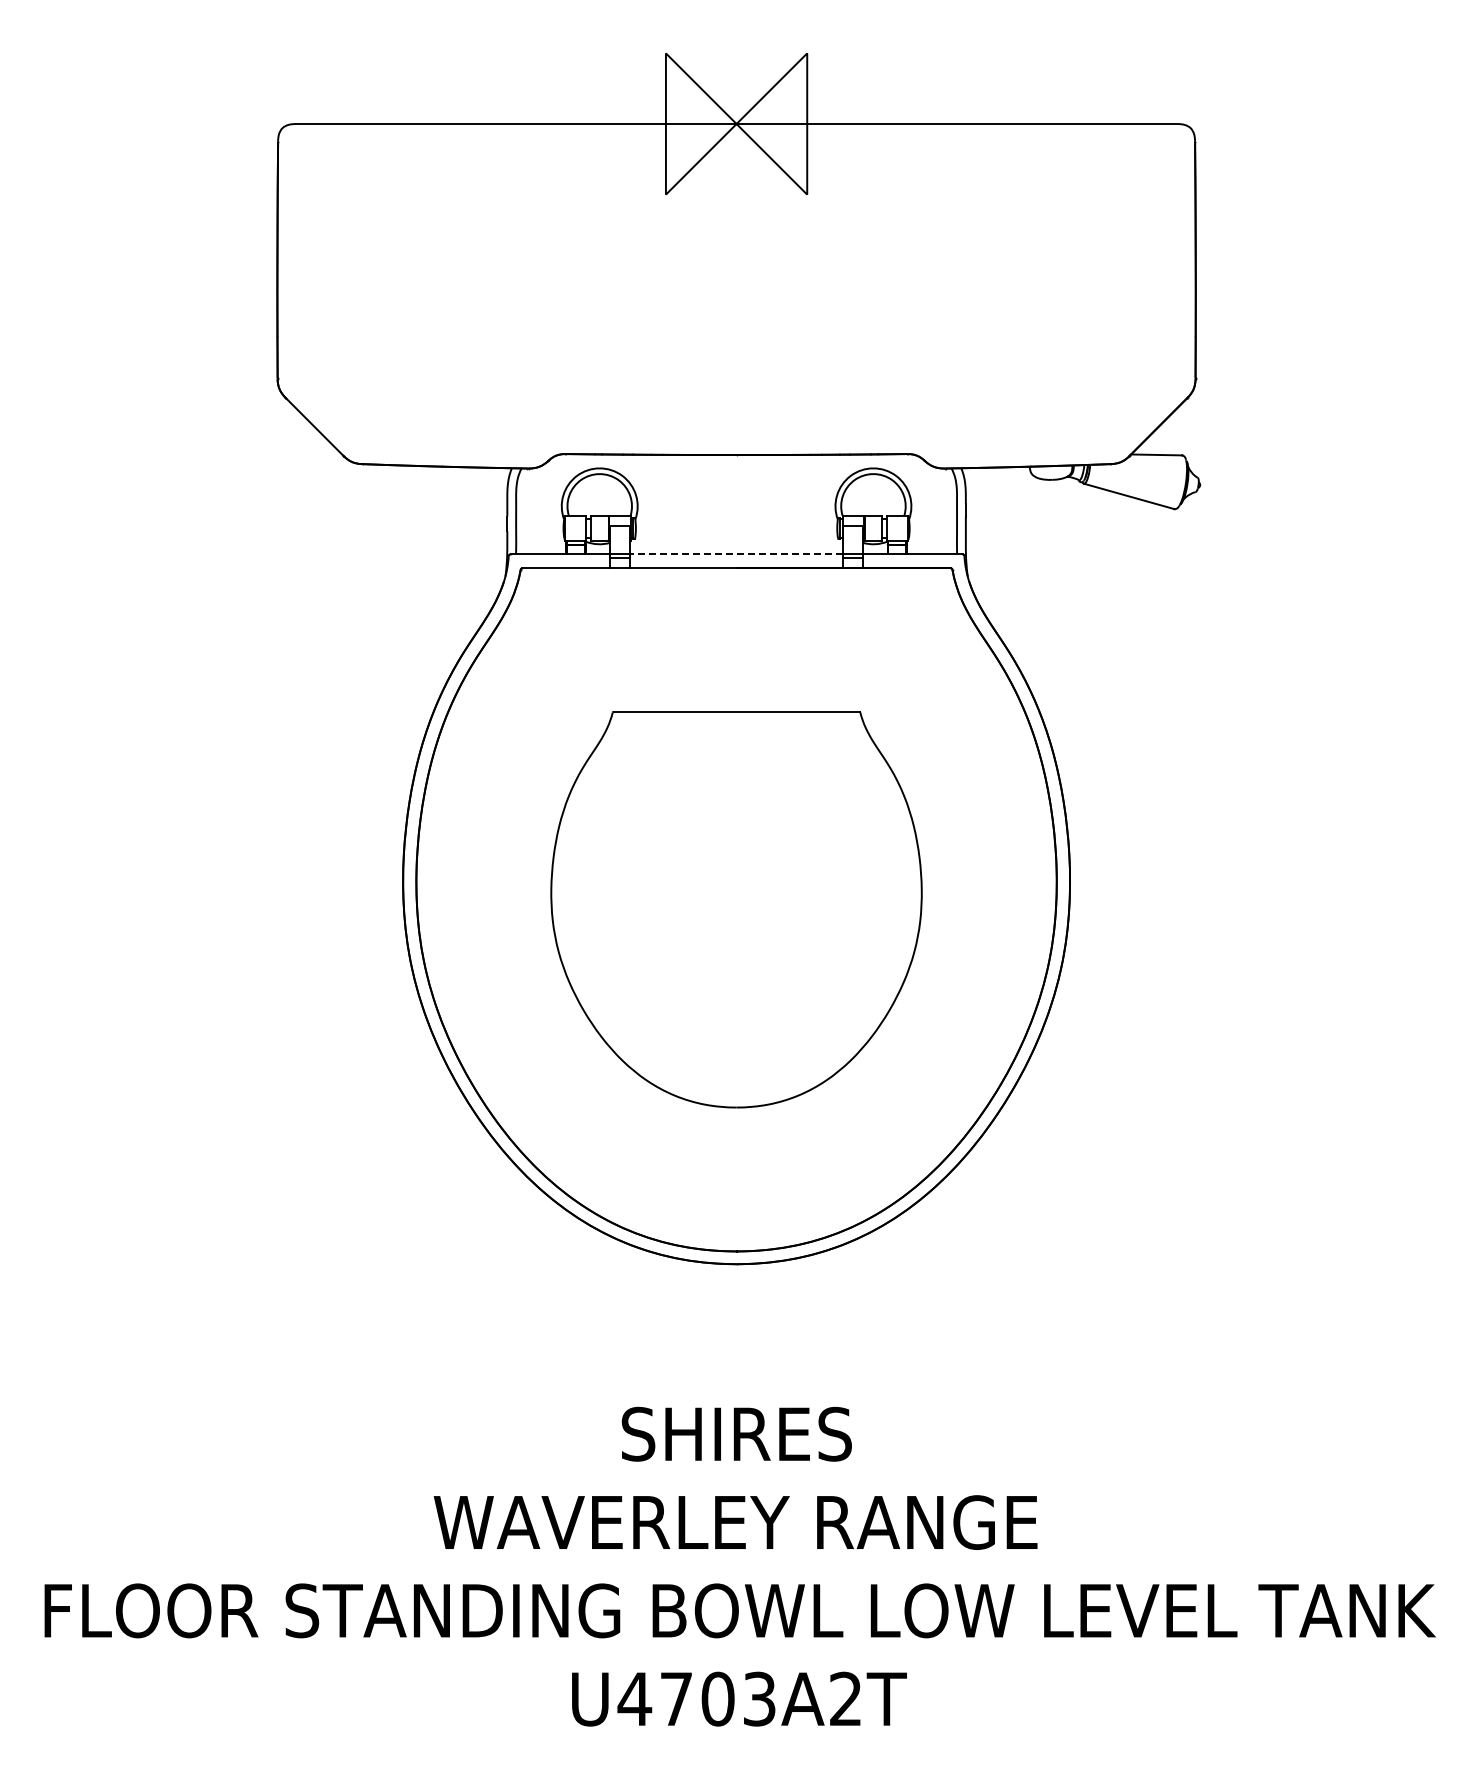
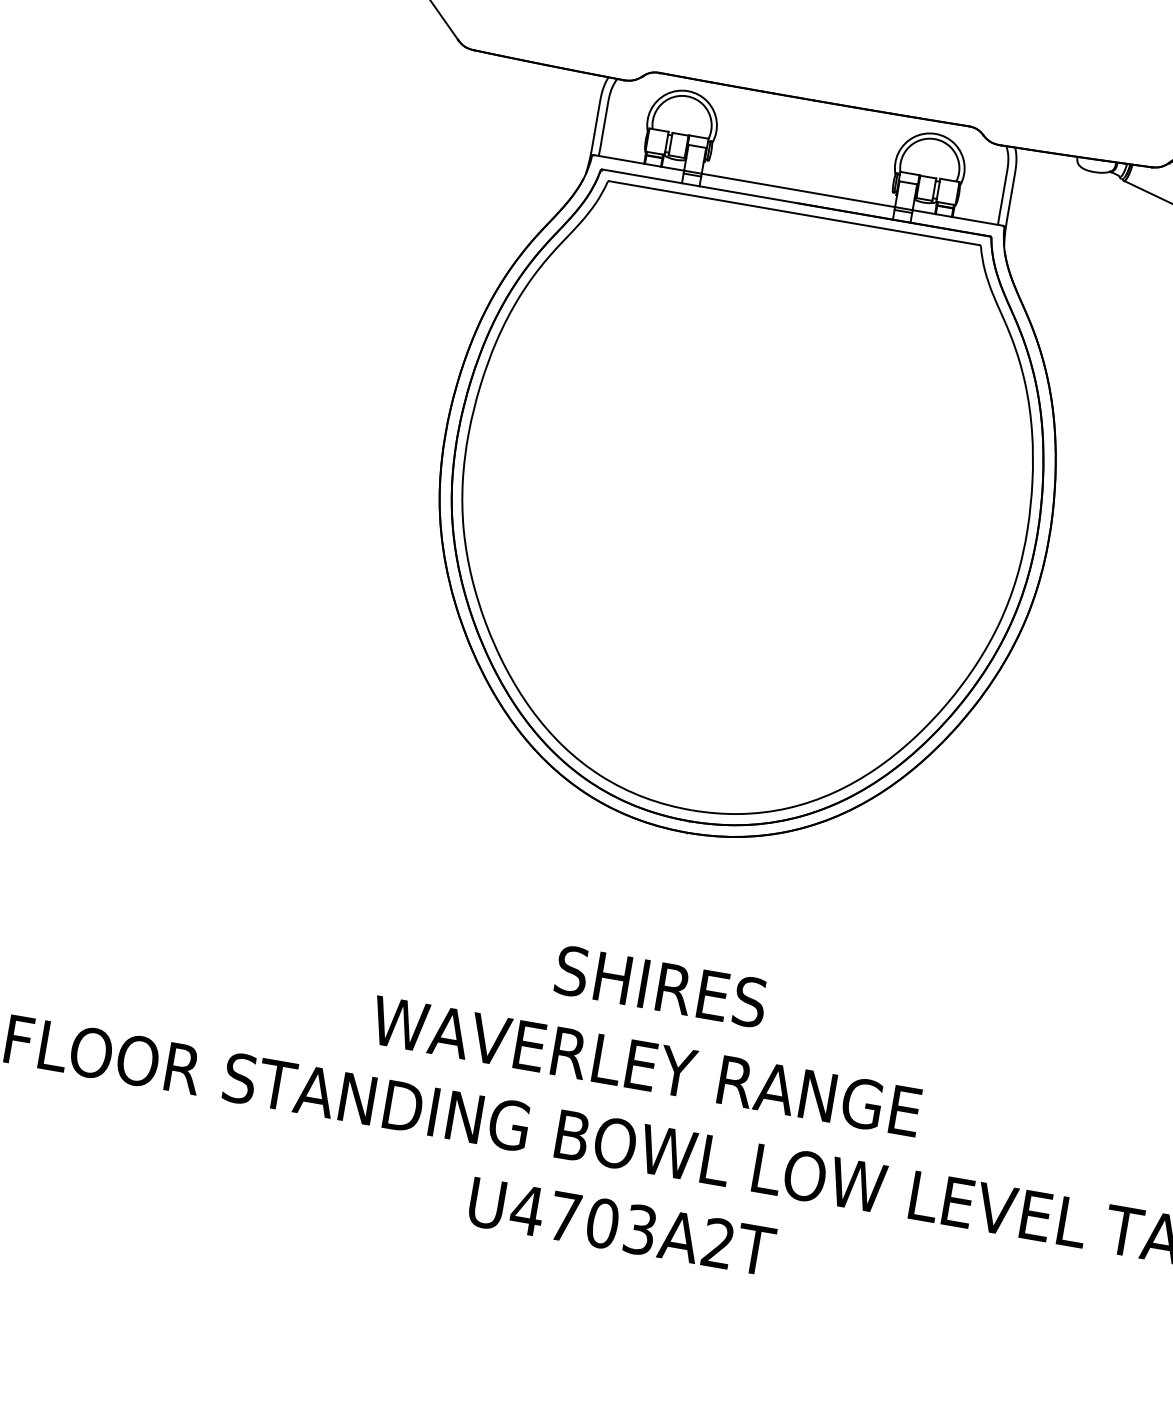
line: (736, 554) -> (798, 190), dashed -> solid
part: (736, 909) -> (742, 511), size x1.67

